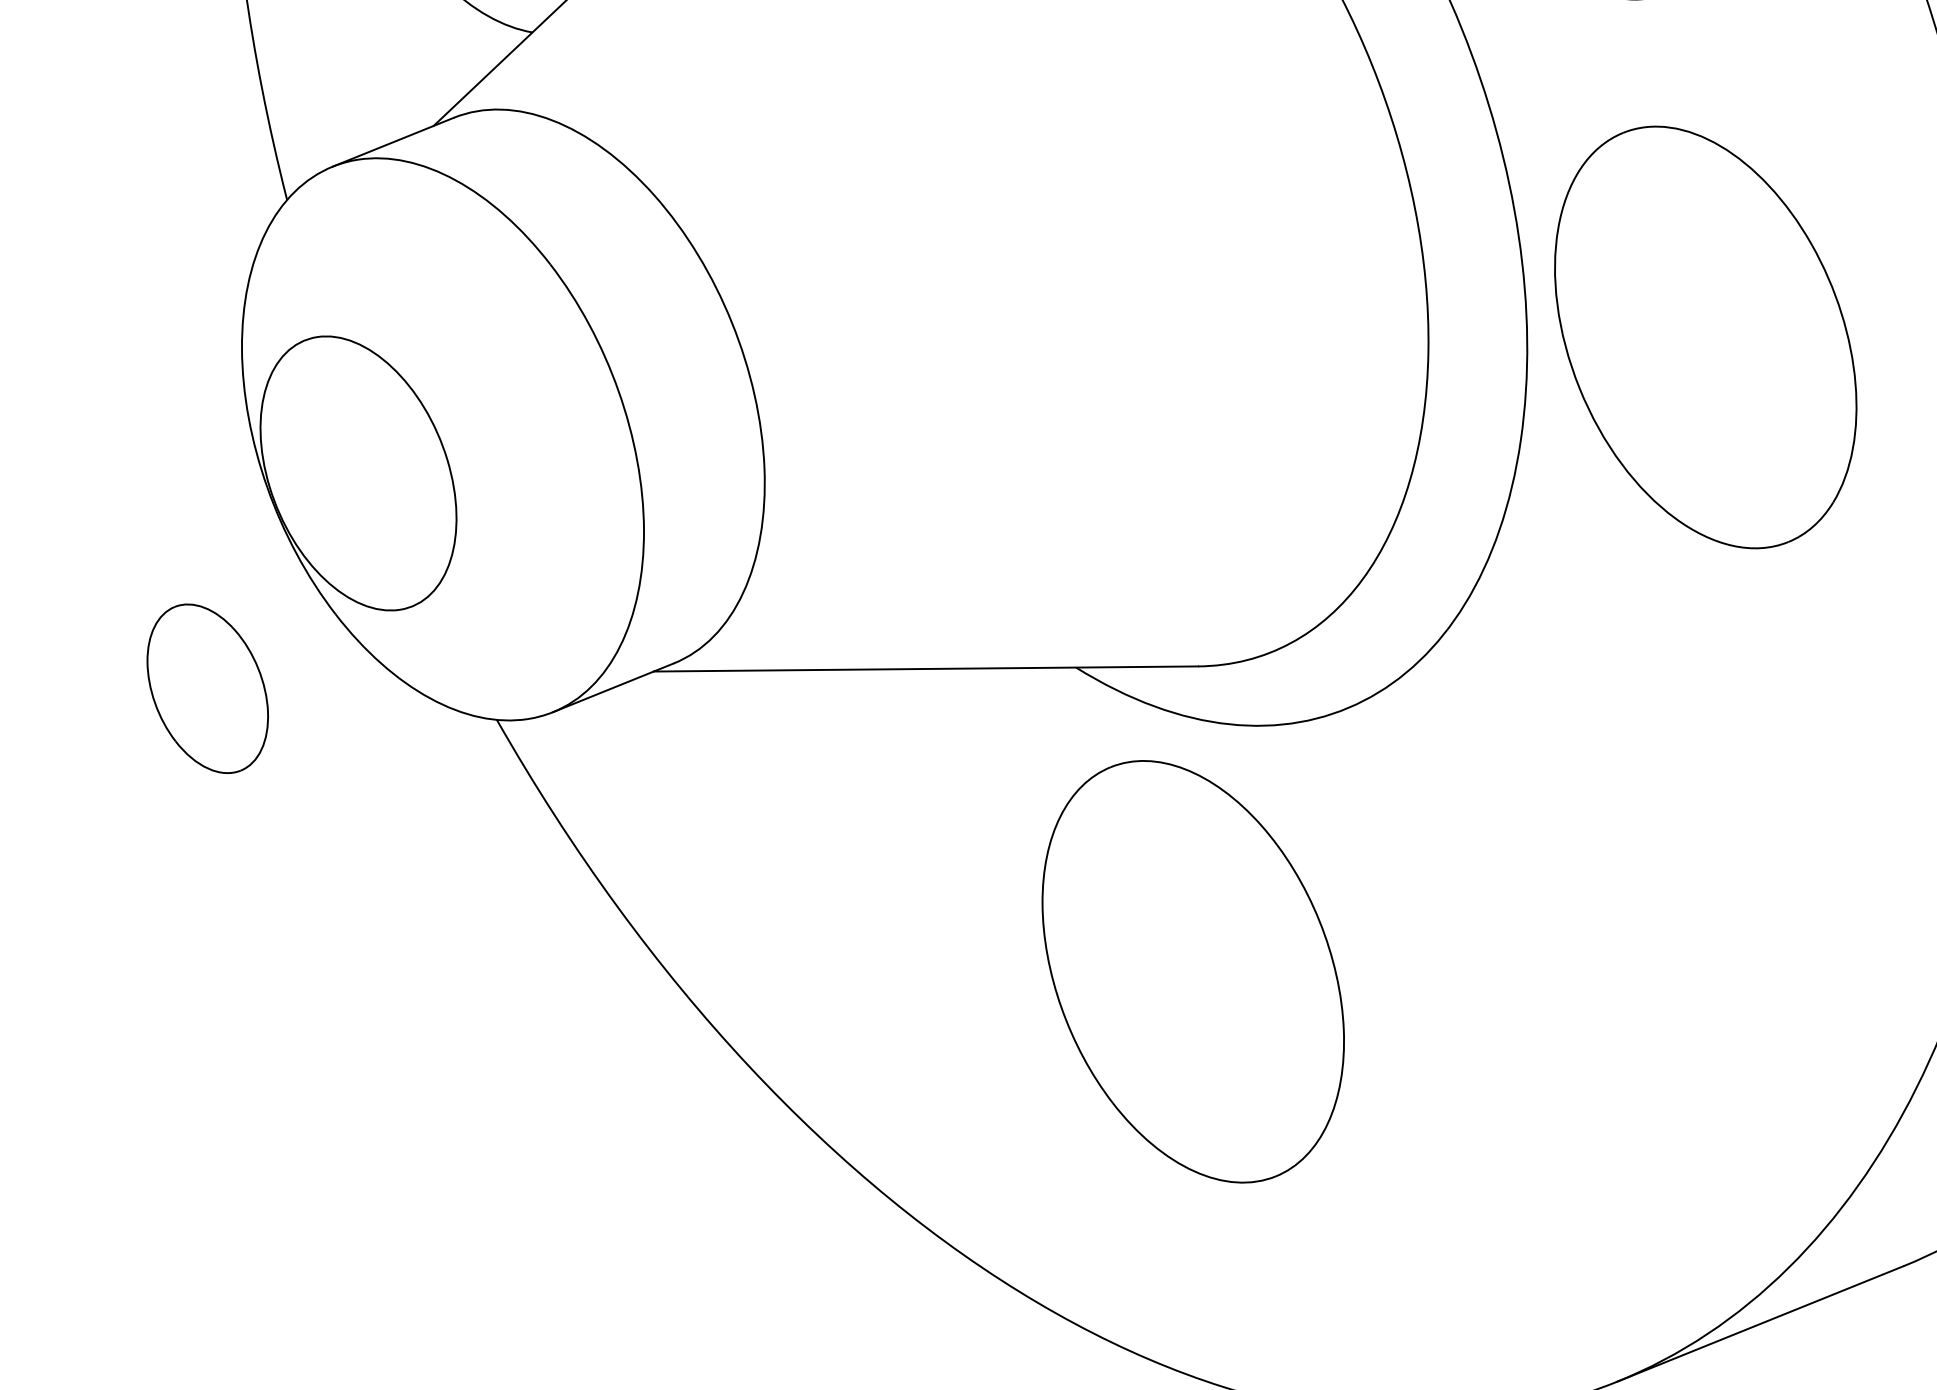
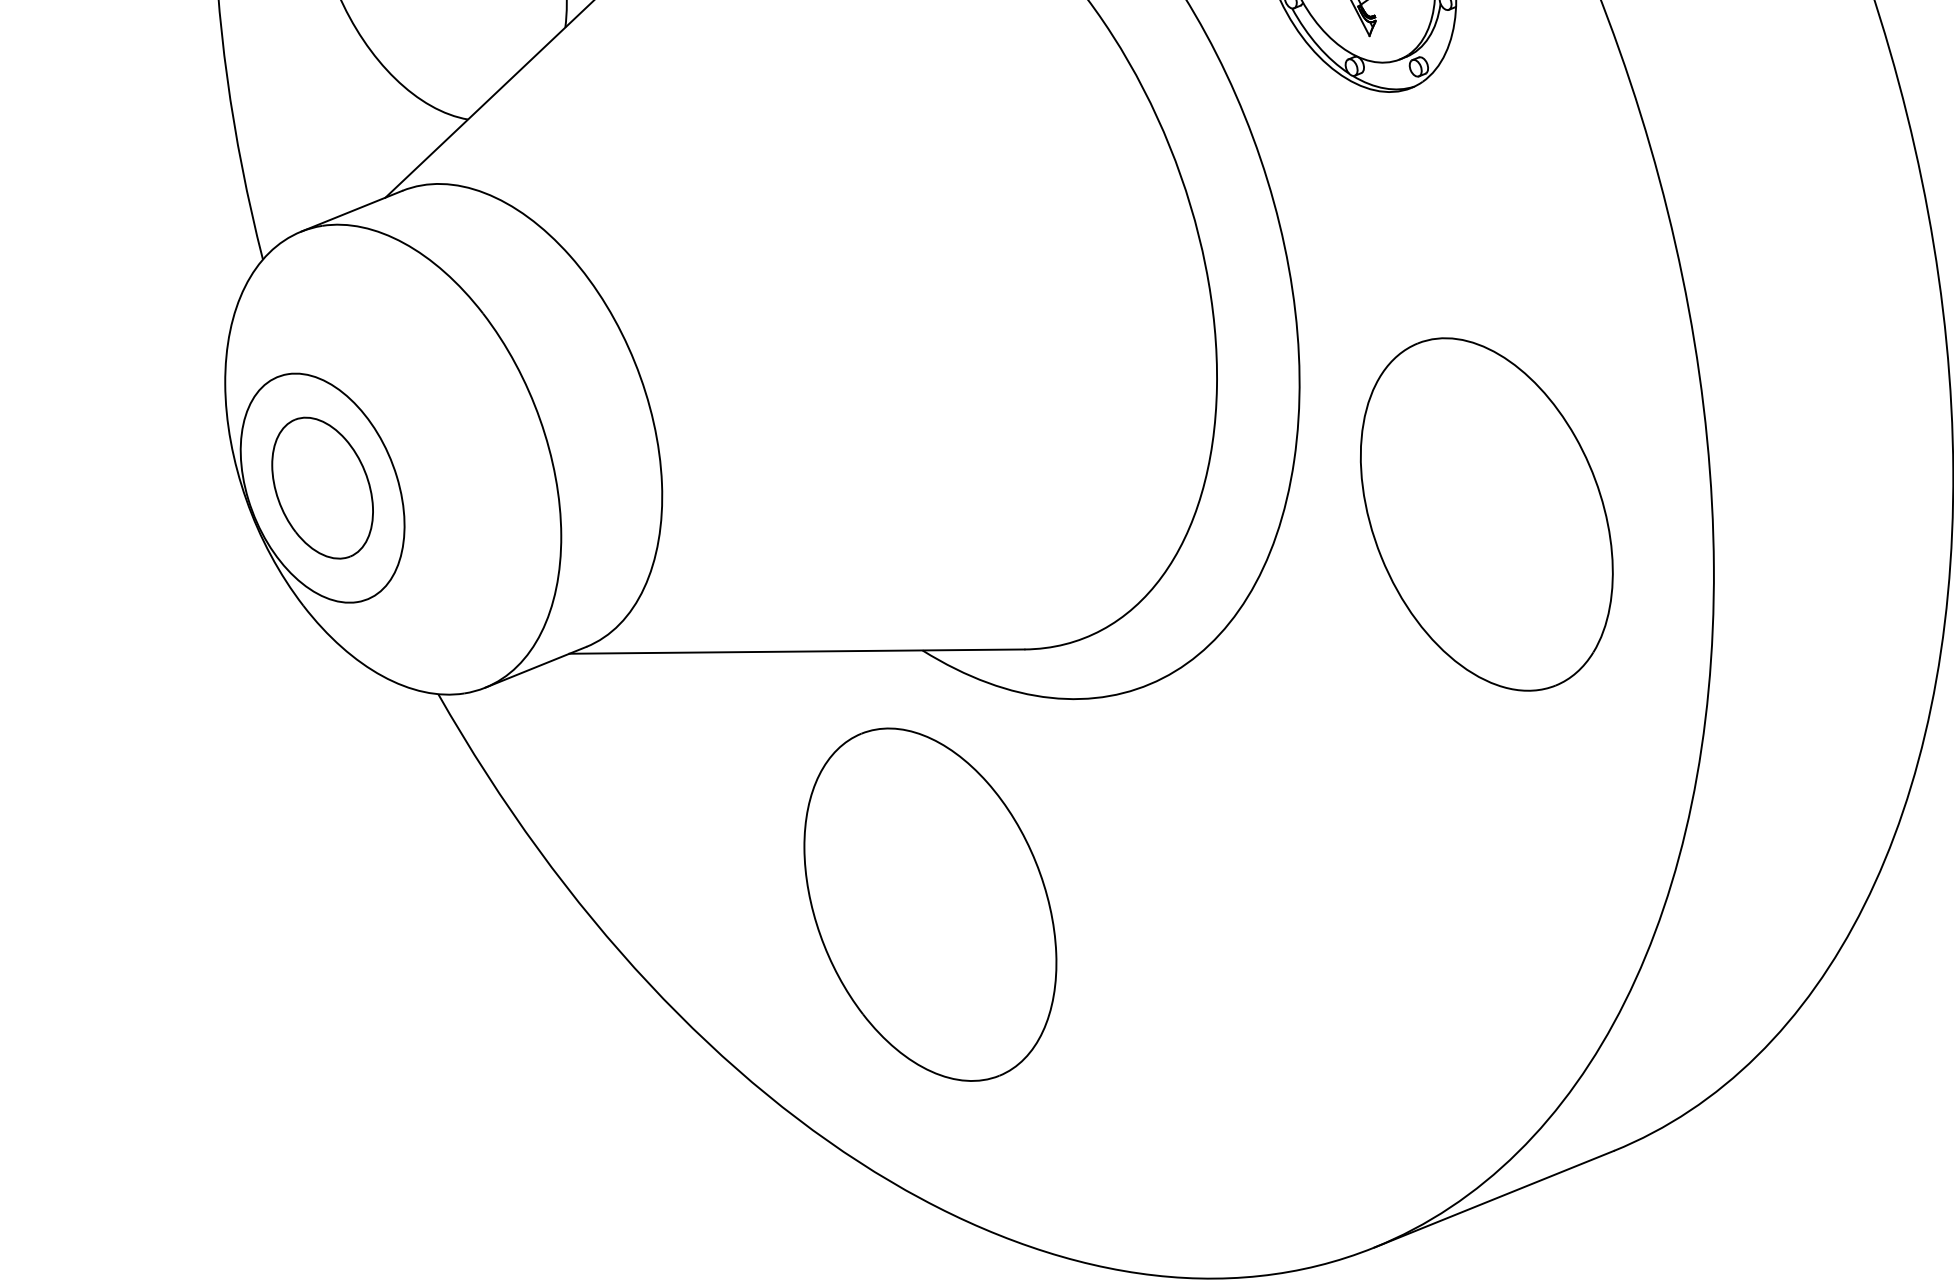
part: (1705, 337) -> (1486, 514), moved
part: (207, 687) -> (322, 487), moved
part: (1193, 971) -> (930, 904), moved

